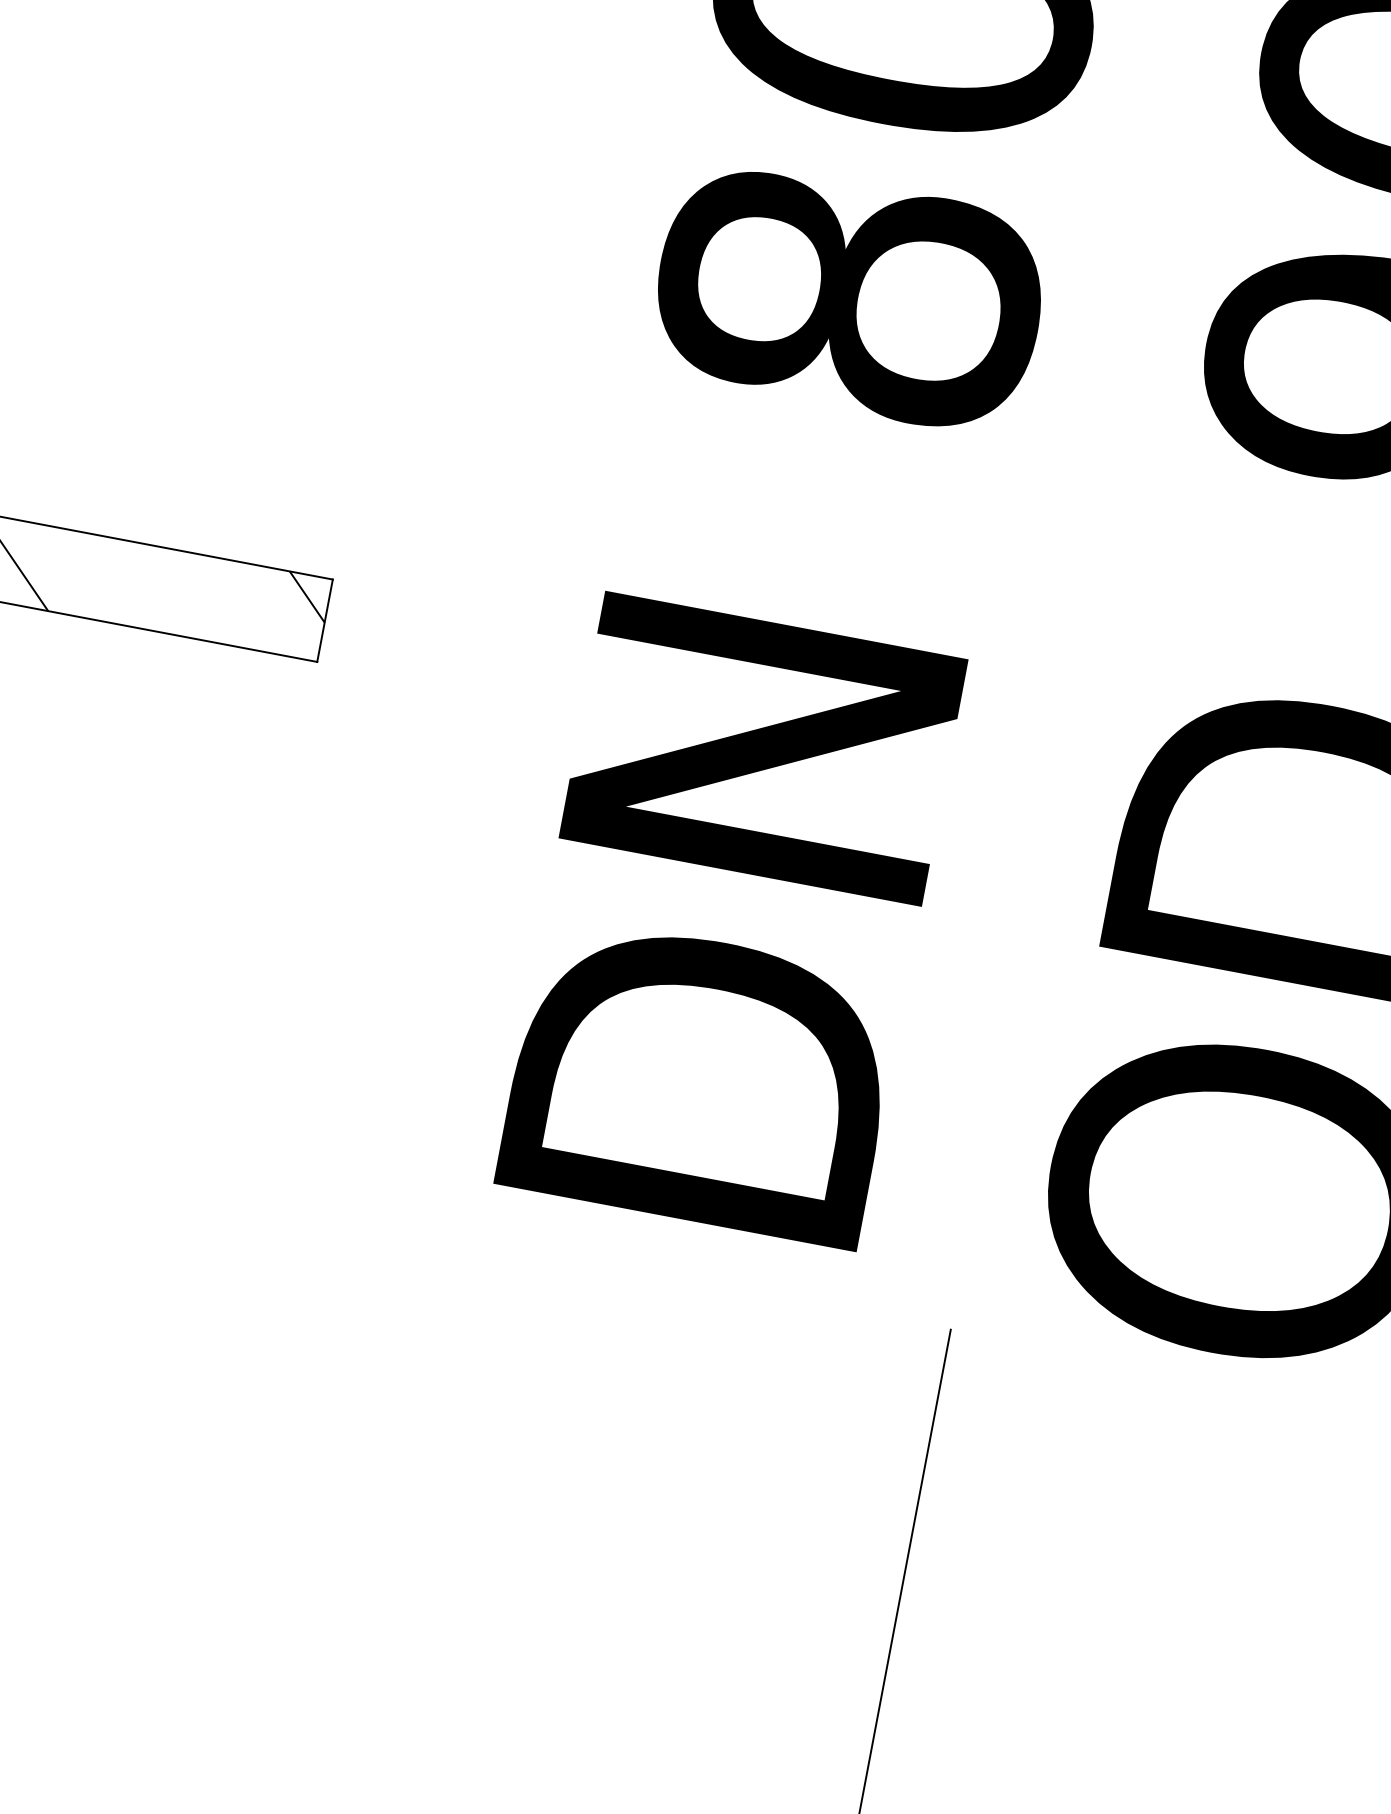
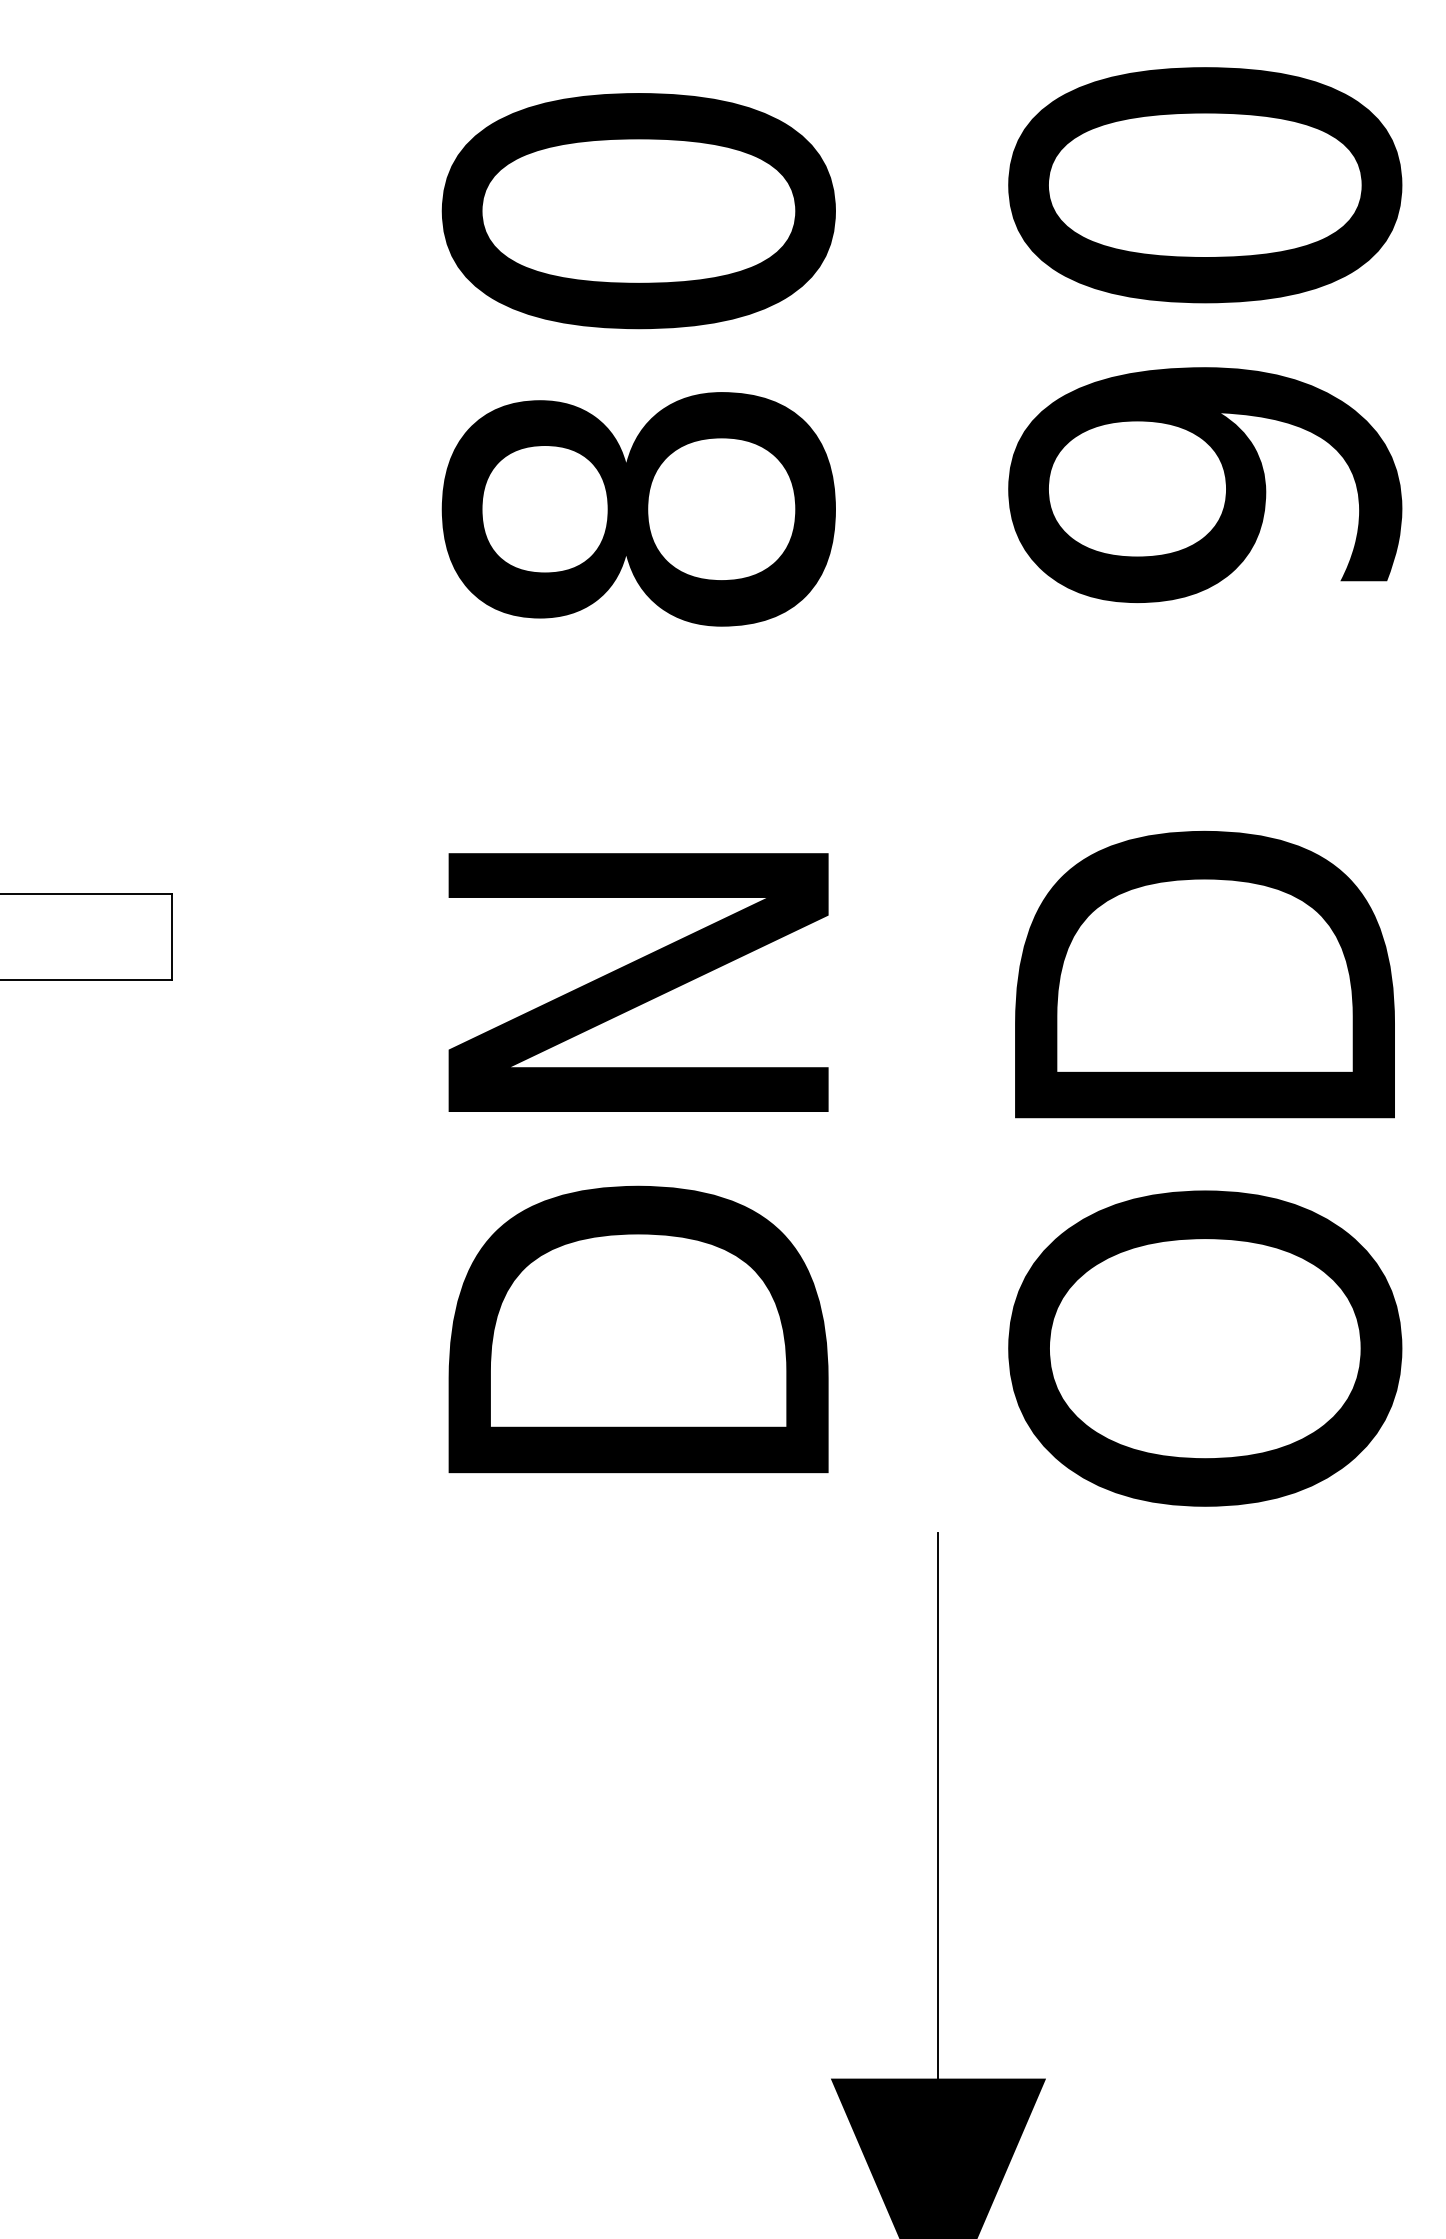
hatch: (306, 596) -> (148, 915), removed

